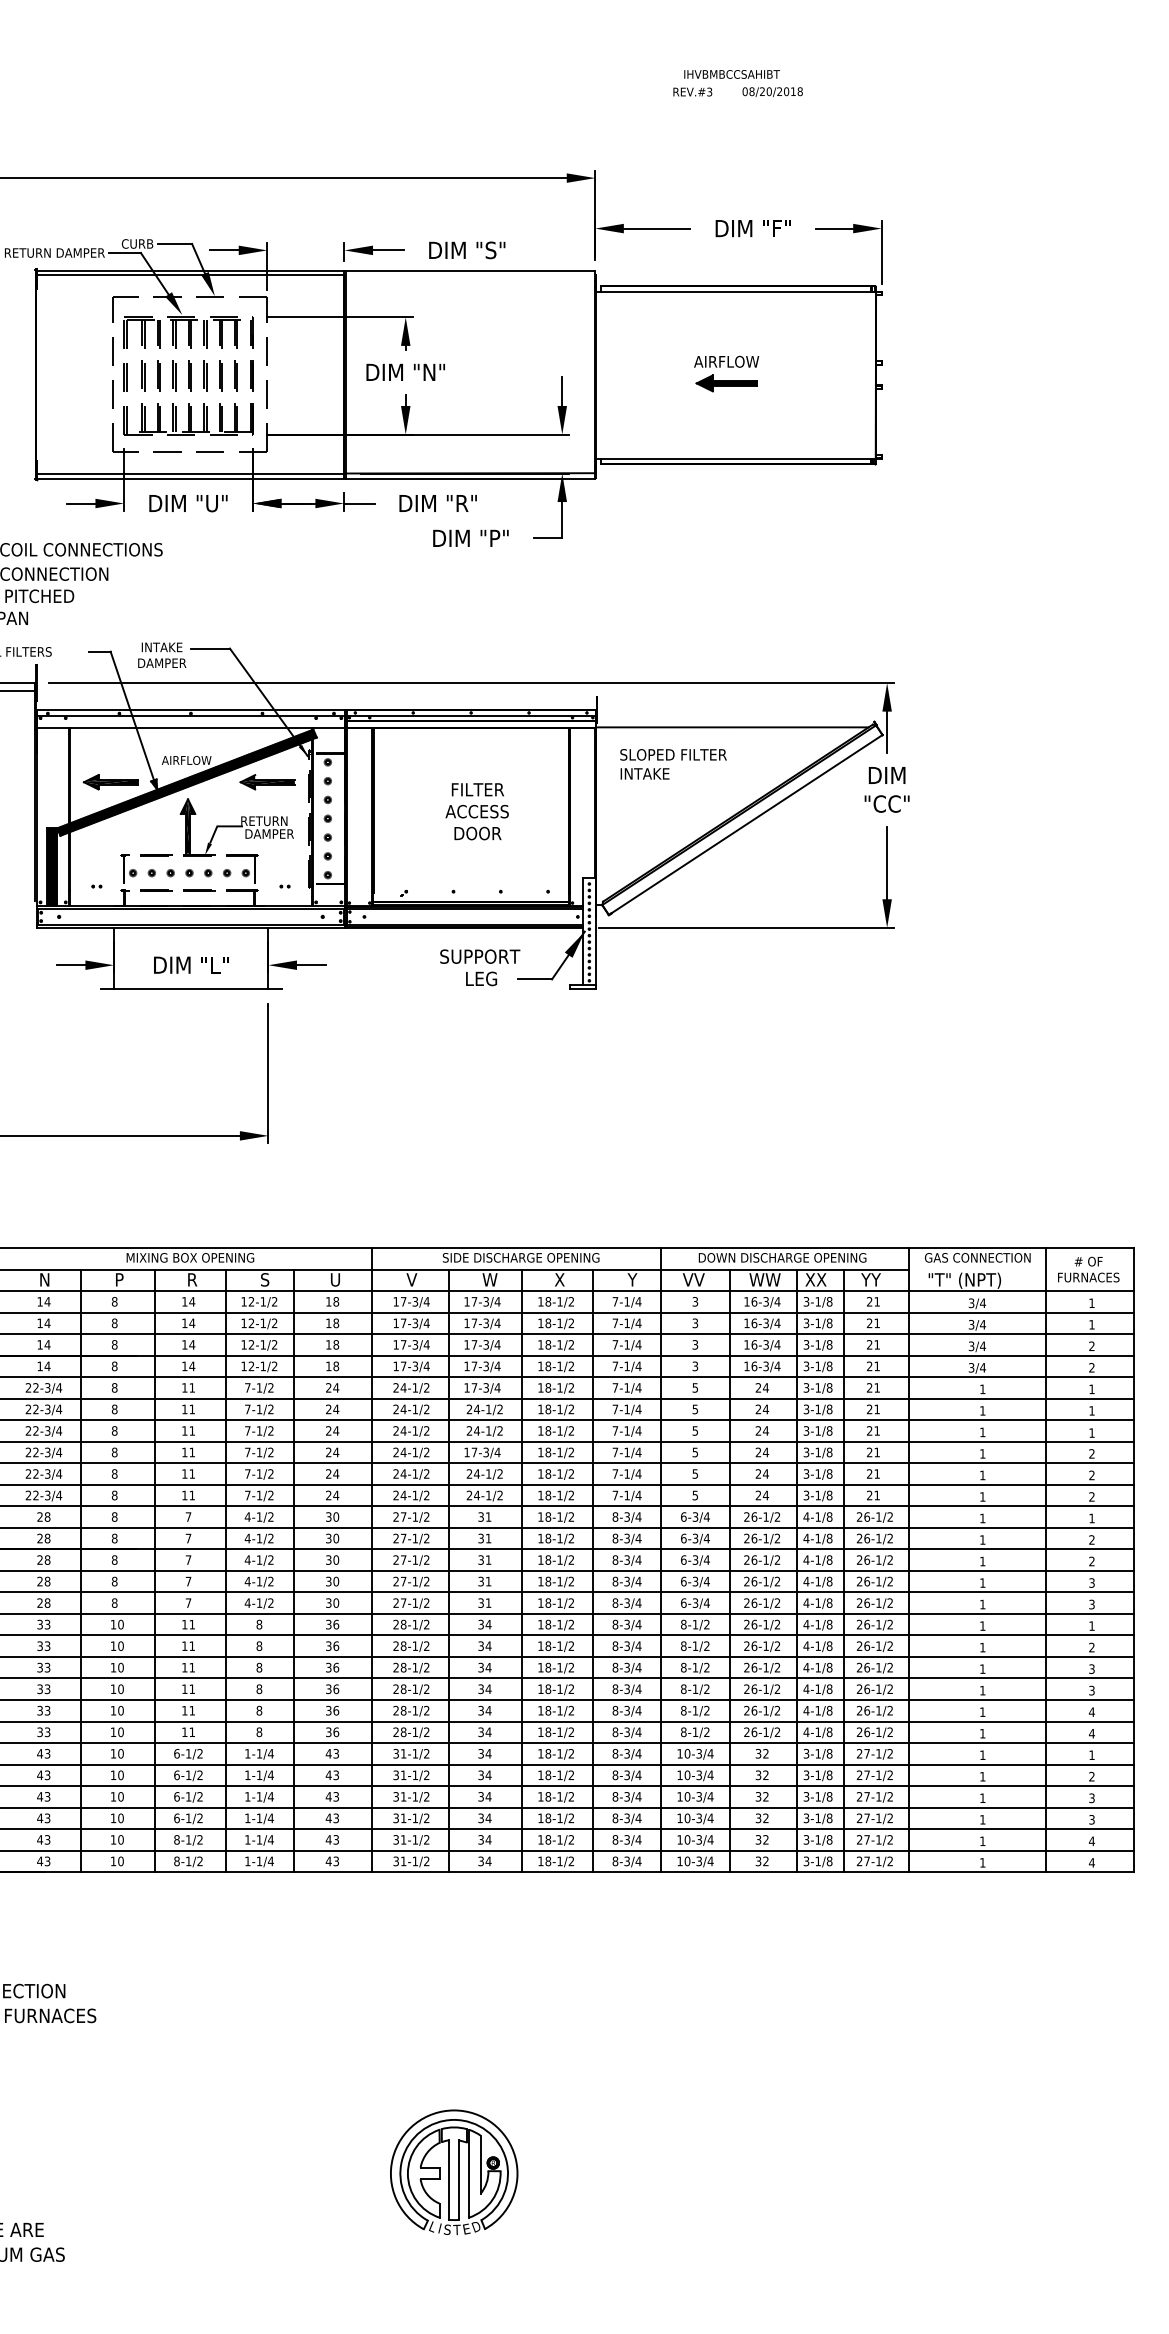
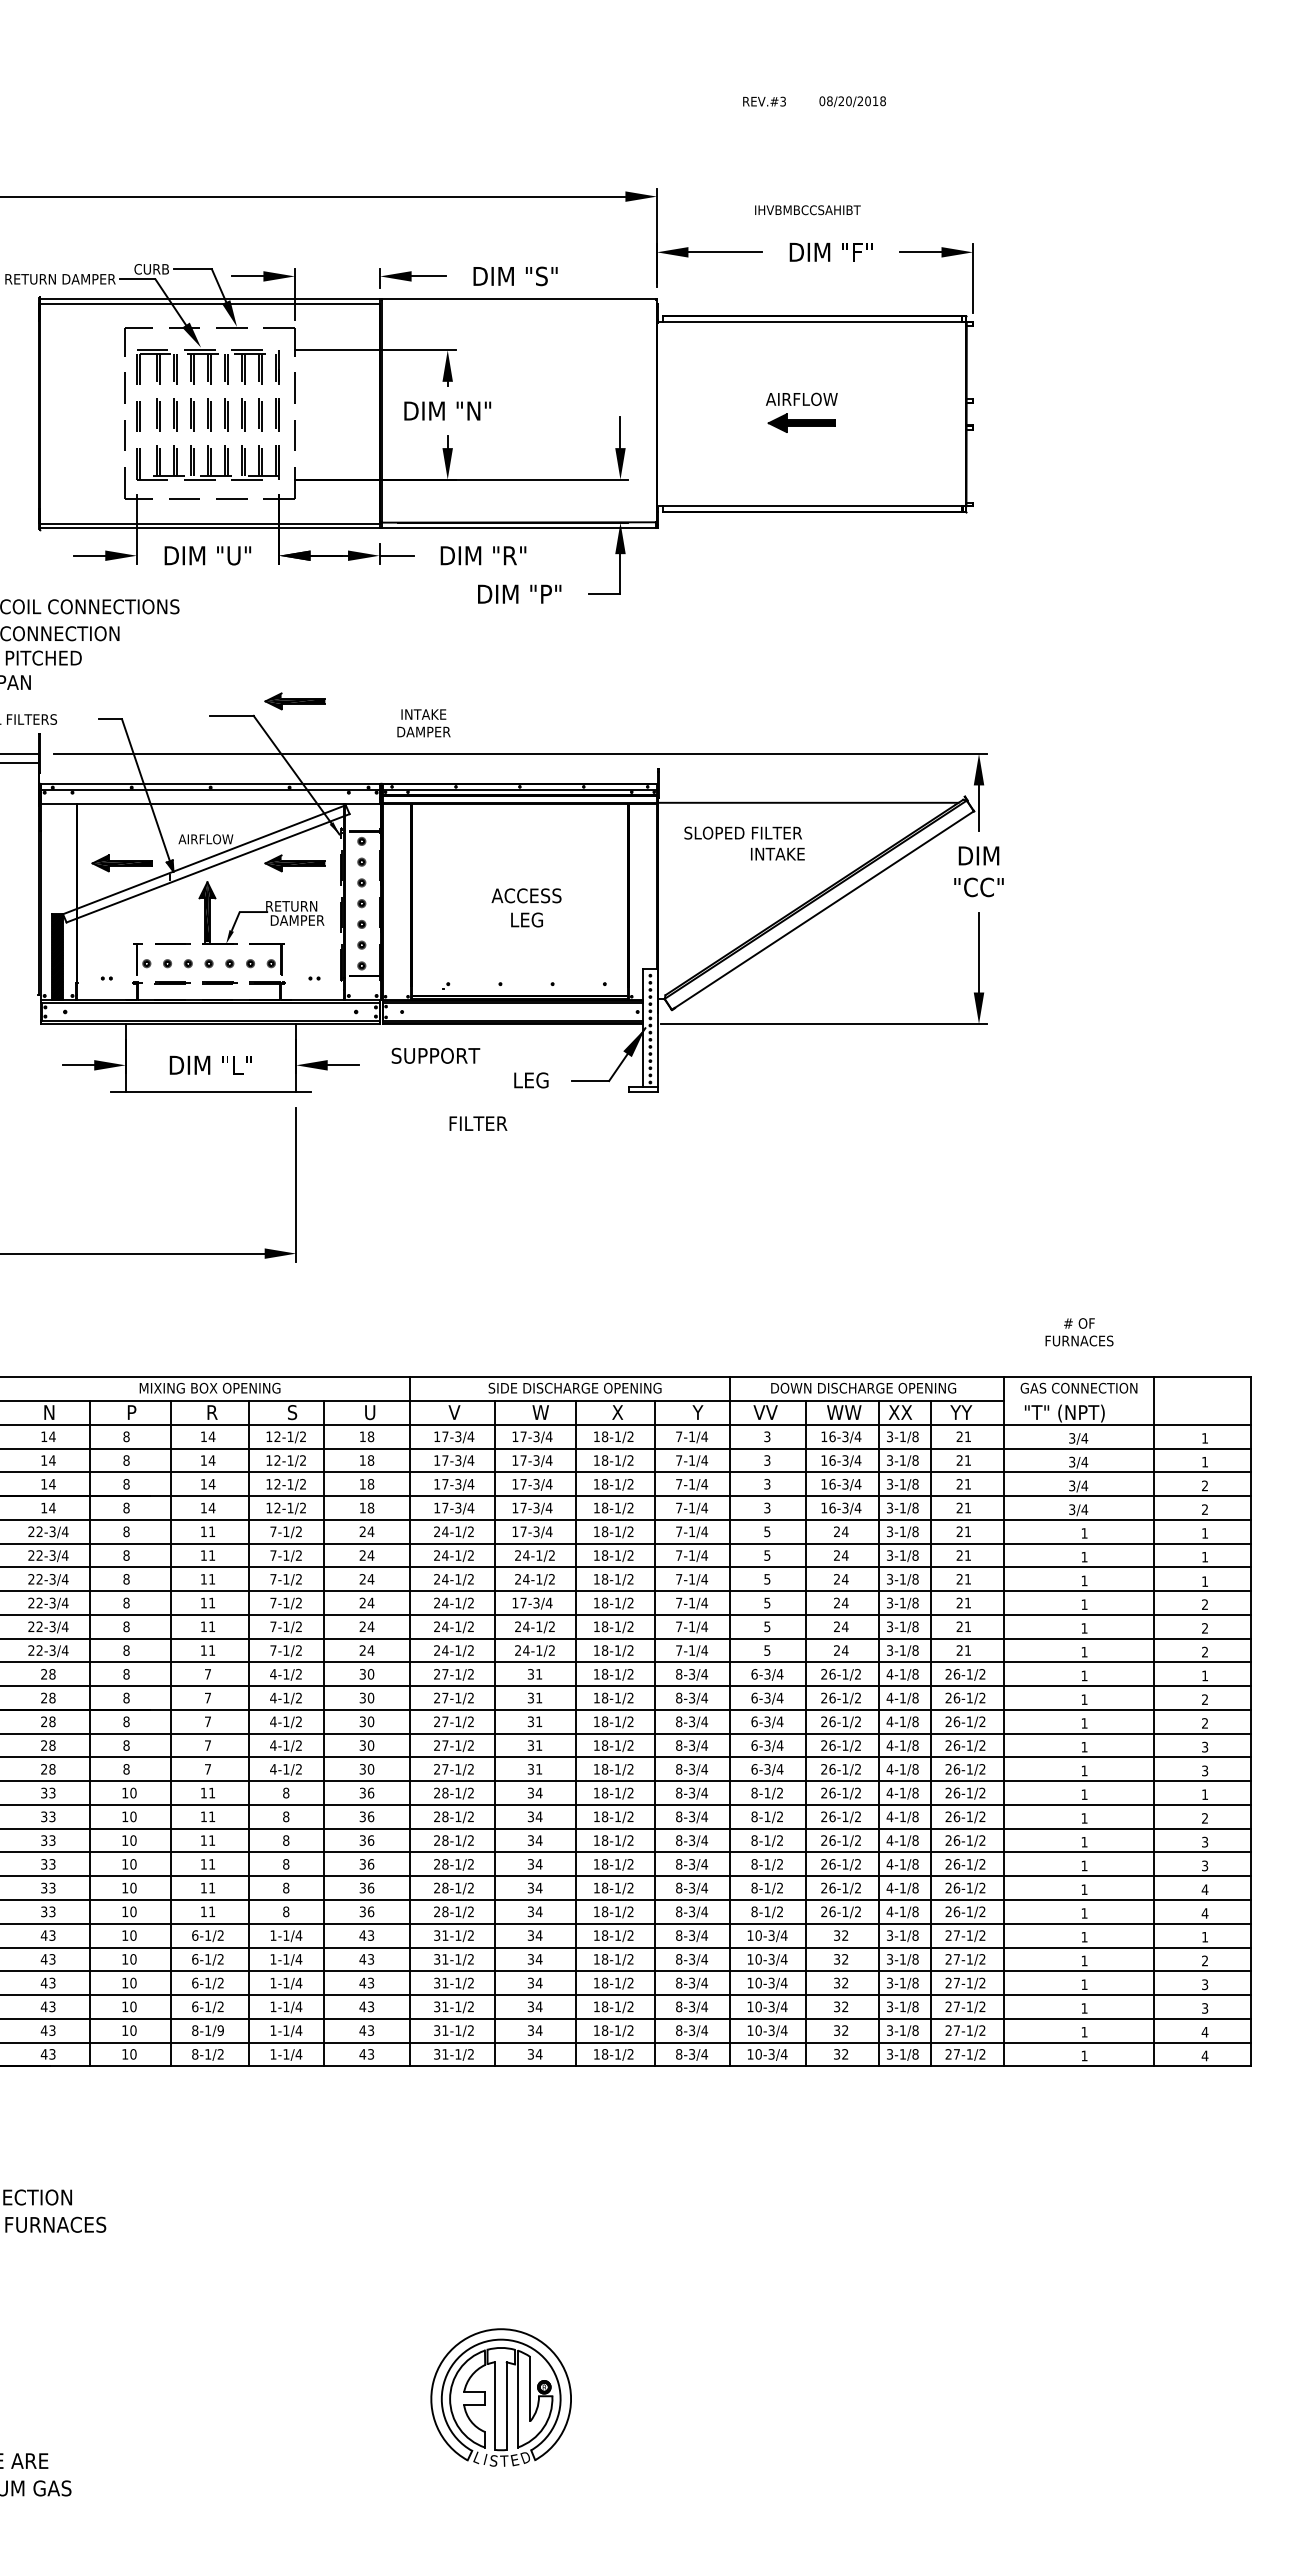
text: (731, 74) -> (807, 210), moved
part: (266, 635) -> (294, 701), added
text: (161, 655) -> (423, 723), moved
text: (644, 773) -> (777, 853), moved
hatch: (187, 782) -> (206, 863), removed
text: (478, 789) -> (478, 1123), moved
text: (478, 833) -> (527, 919), DOOR -> LEG
text: (479, 956) -> (435, 1055), moved
text: (1088, 1269) -> (1079, 1332), moved
text: (199, 1839) -> (220, 2030), 8-1/2 -> 8-1/9

